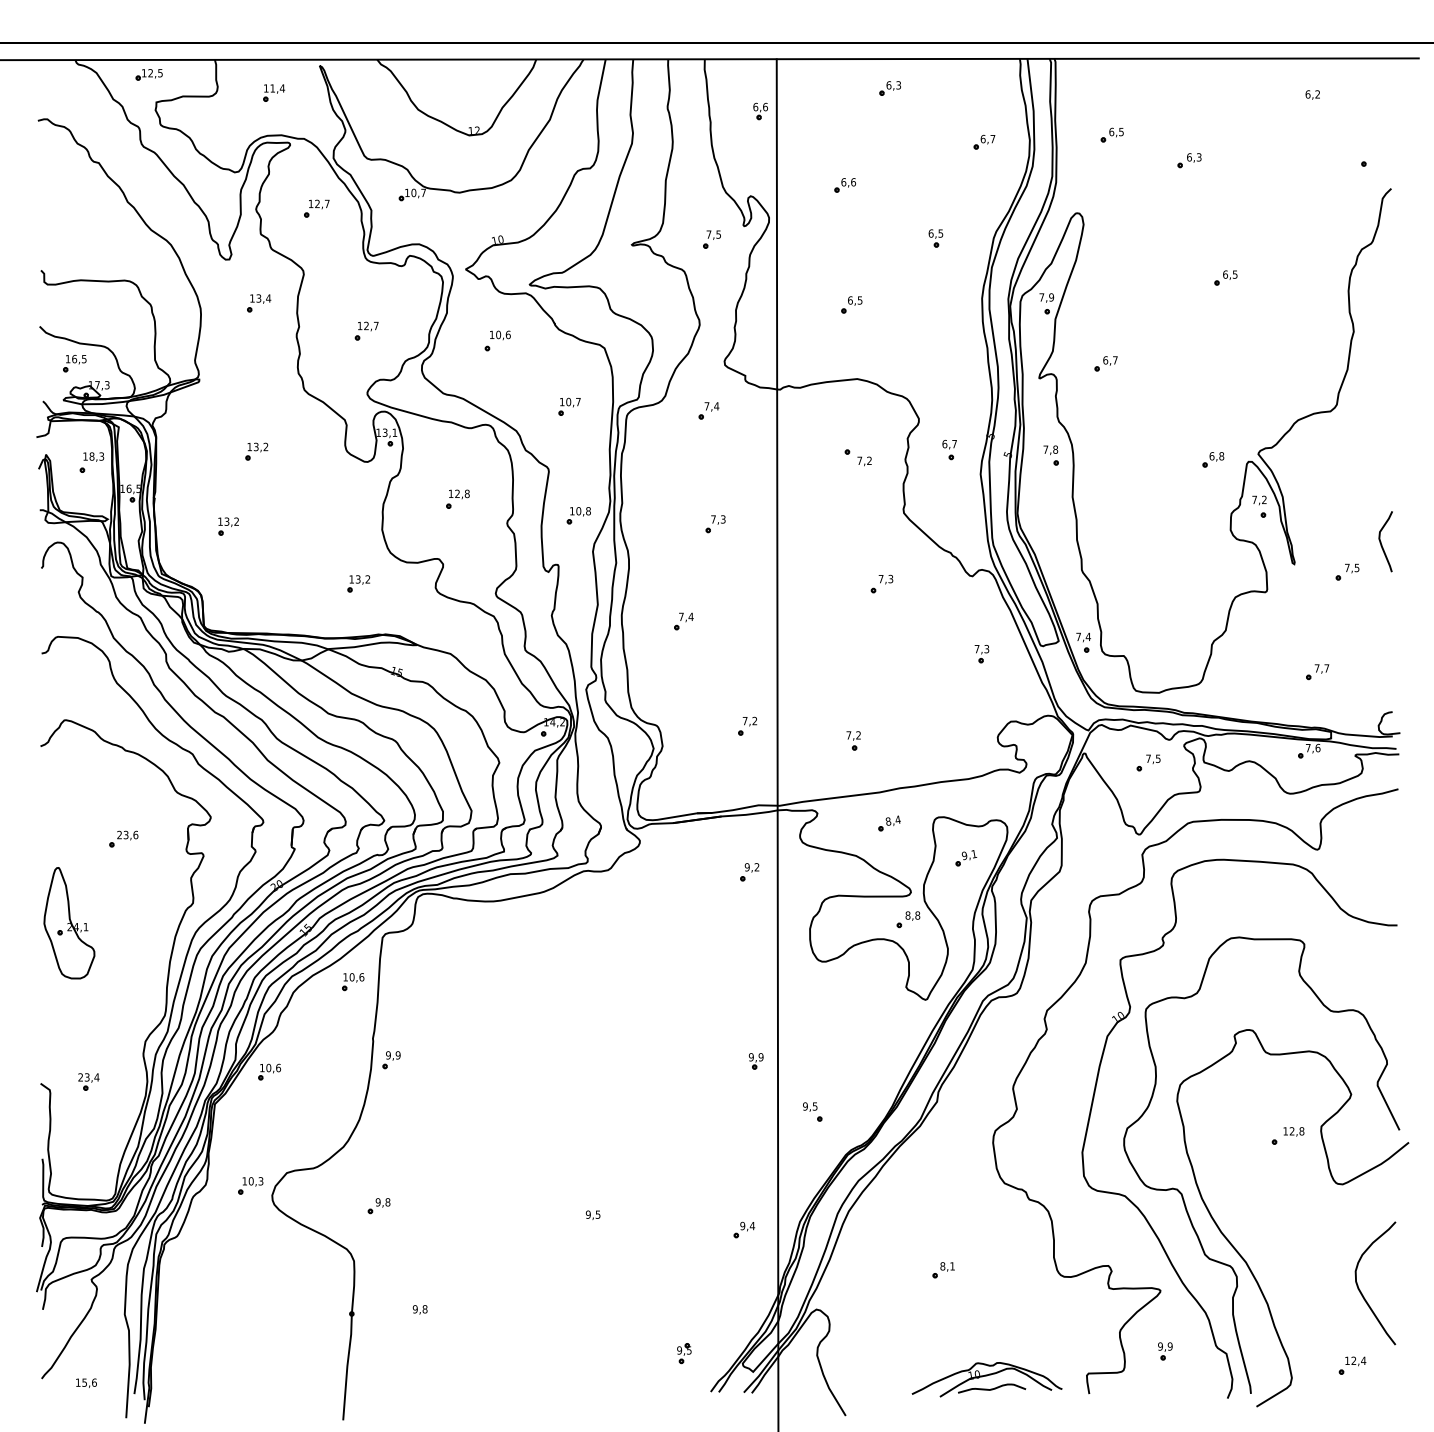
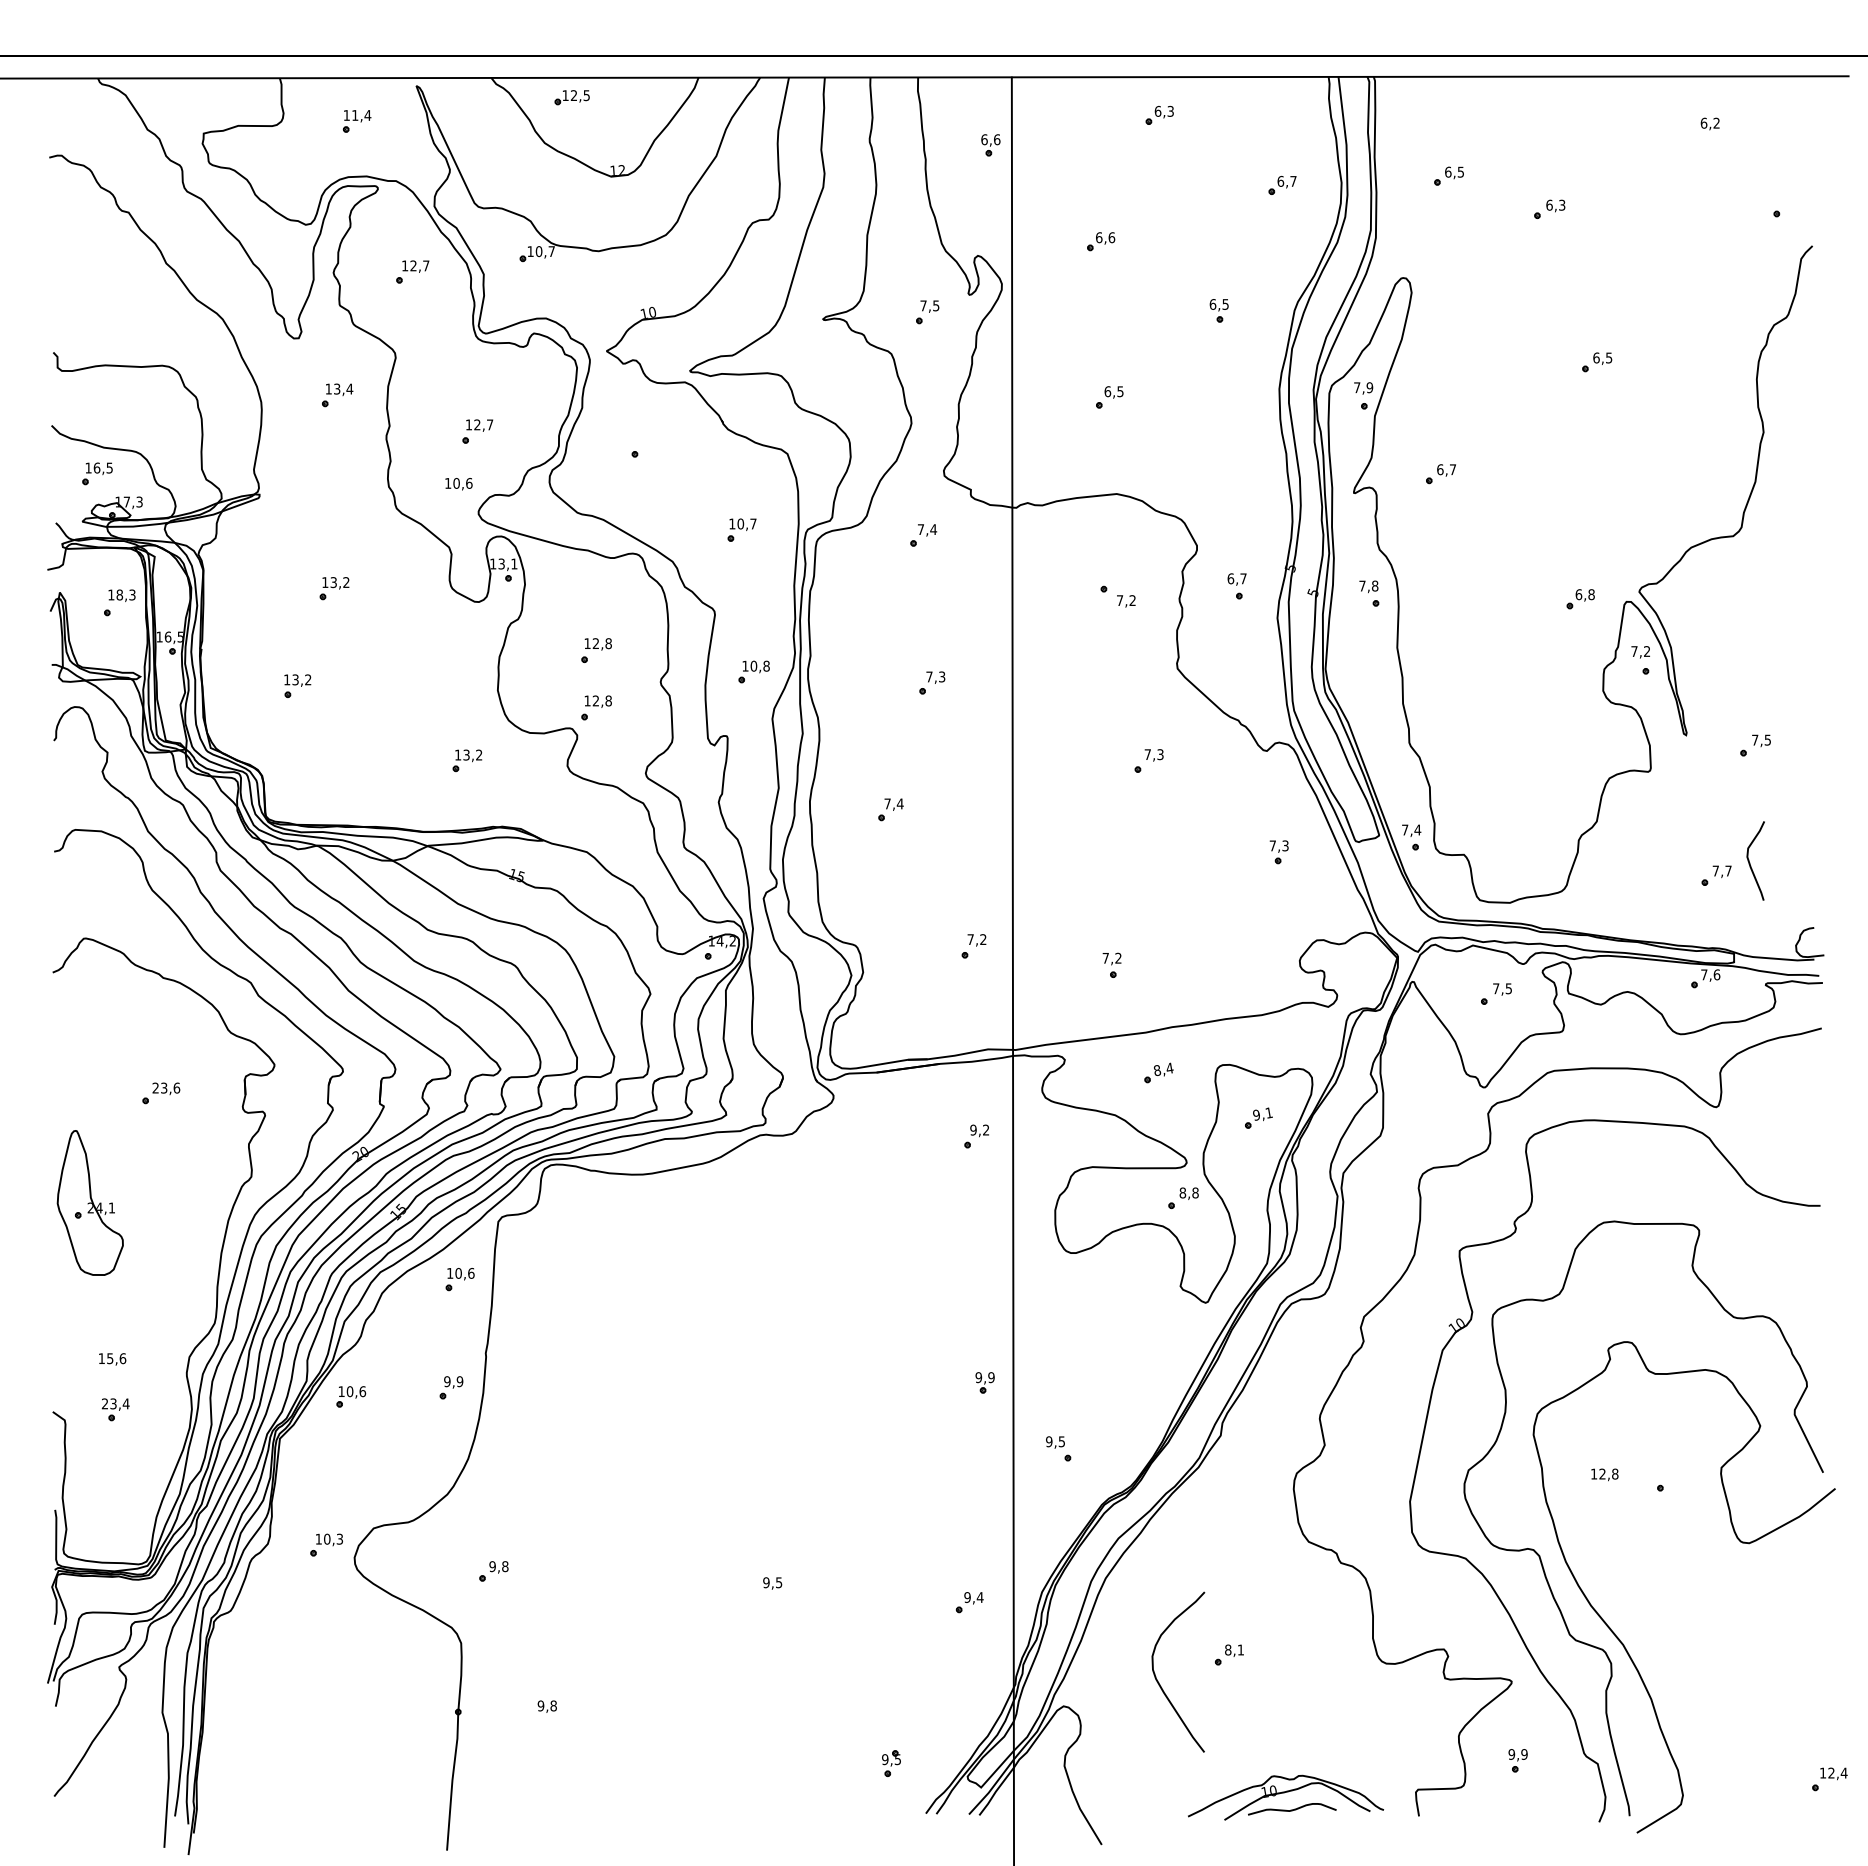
part: (148, 74) -> (571, 97), moved
text: (500, 335) -> (459, 484), moved
curve: (1381, 541) -> (1750, 860), moved
part: (457, 542) -> (595, 706), added
part: (391, 1060) -> (451, 1388), moved
text: (1293, 1131) -> (1604, 1474), moved
curve: (1361, 1291) -> (1160, 1682), moved
part: (1352, 1365) -> (1829, 1779), moved
text: (86, 1382) -> (112, 1358), moved

